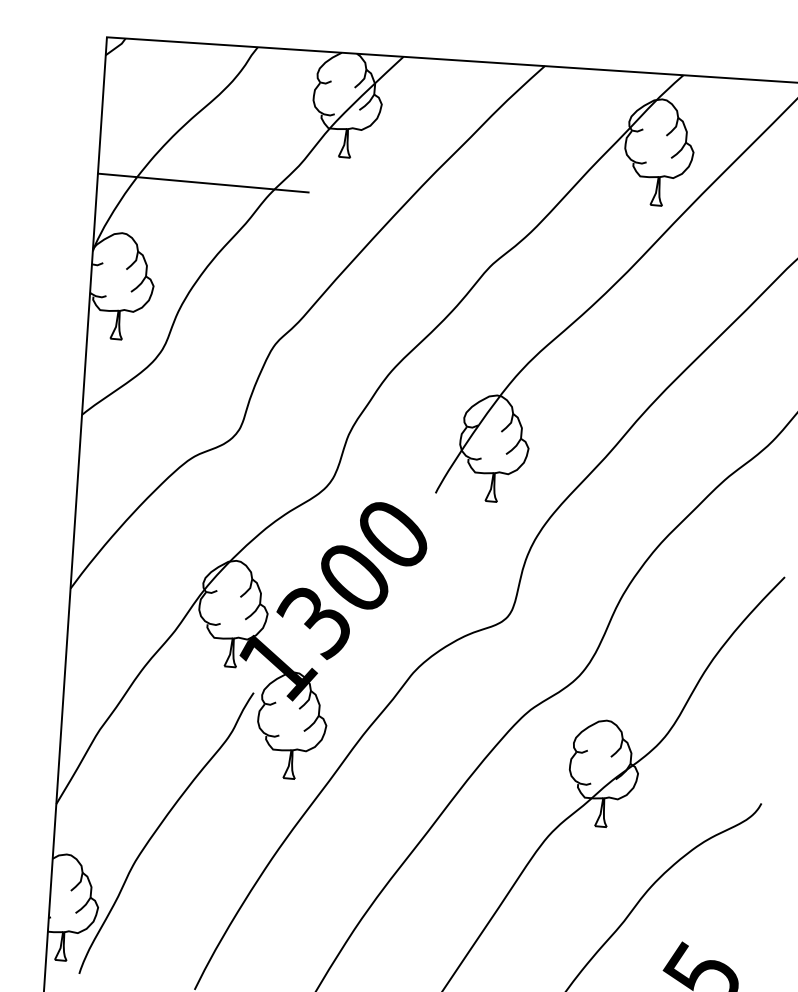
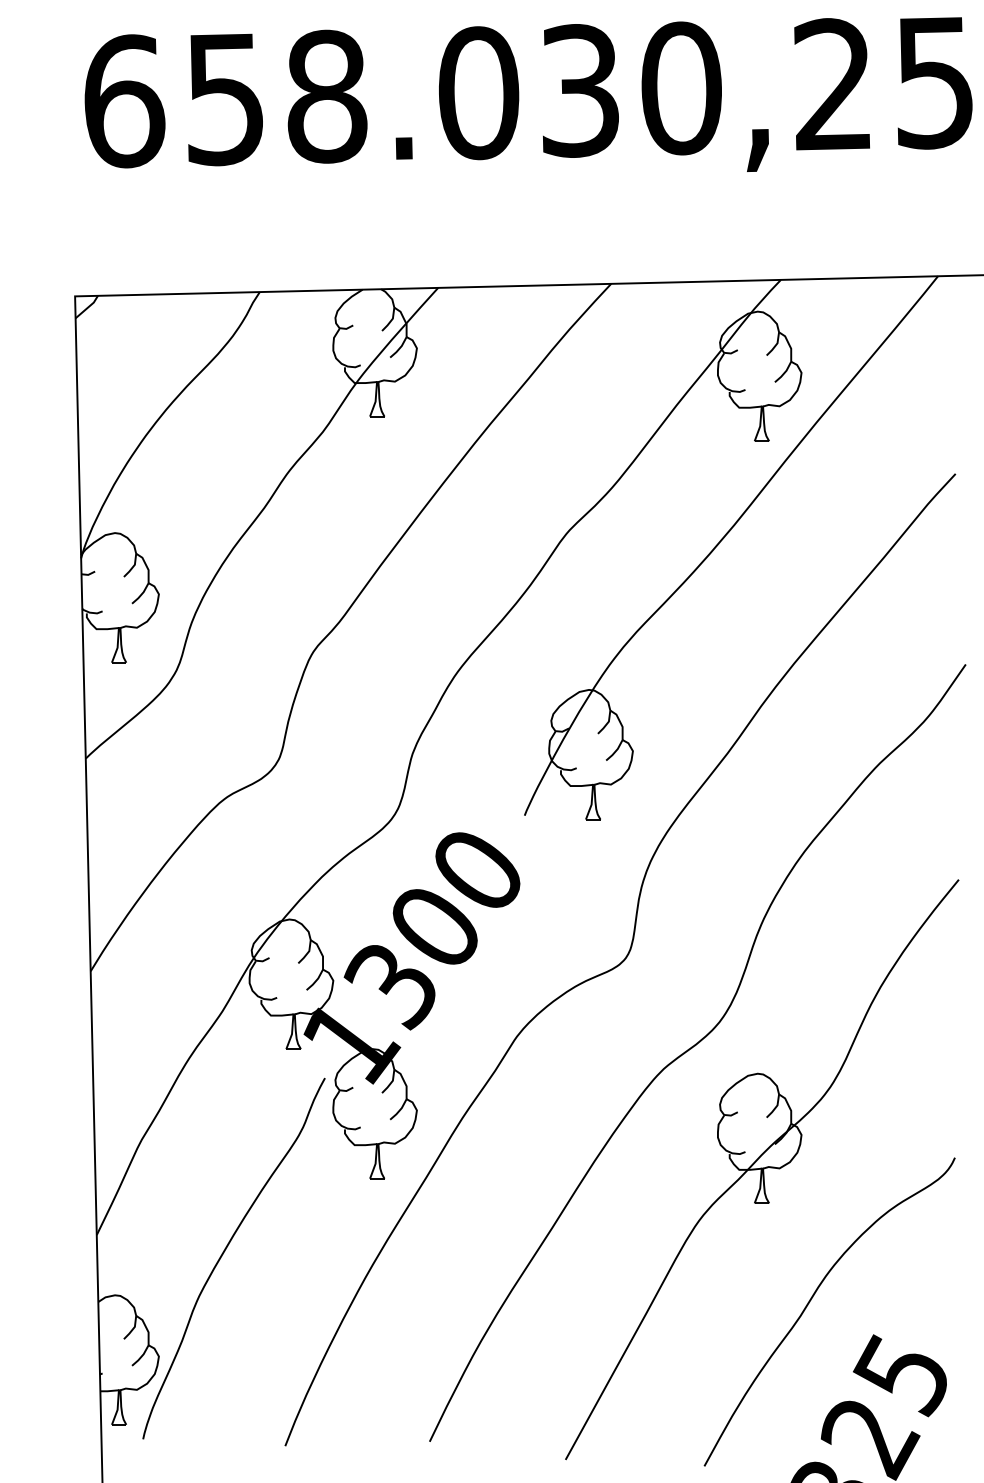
line: (202, 183) -> (207, 463), removed

